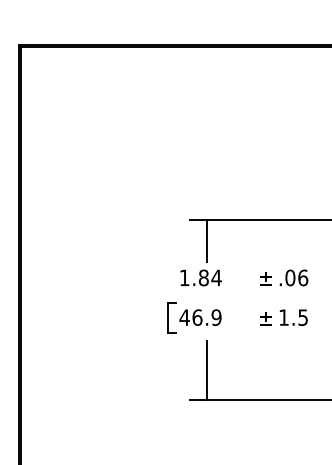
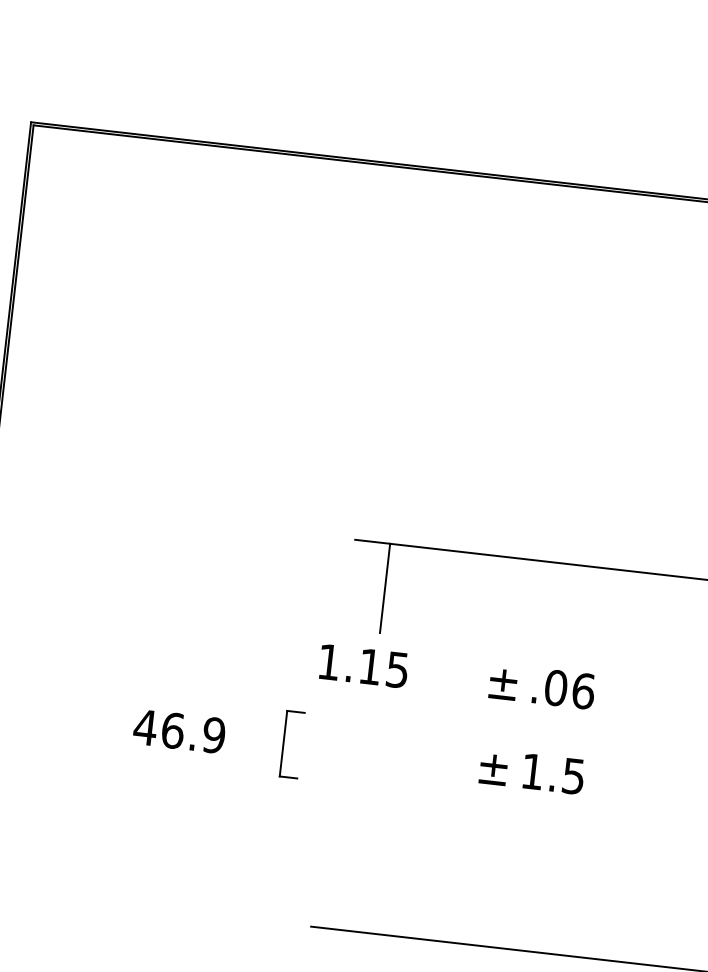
text: (209, 277) -> (382, 667), 1.84 -> 1.15
text: (200, 317) -> (179, 731), moved
line: (206, 370) -> (353, 866), removed

